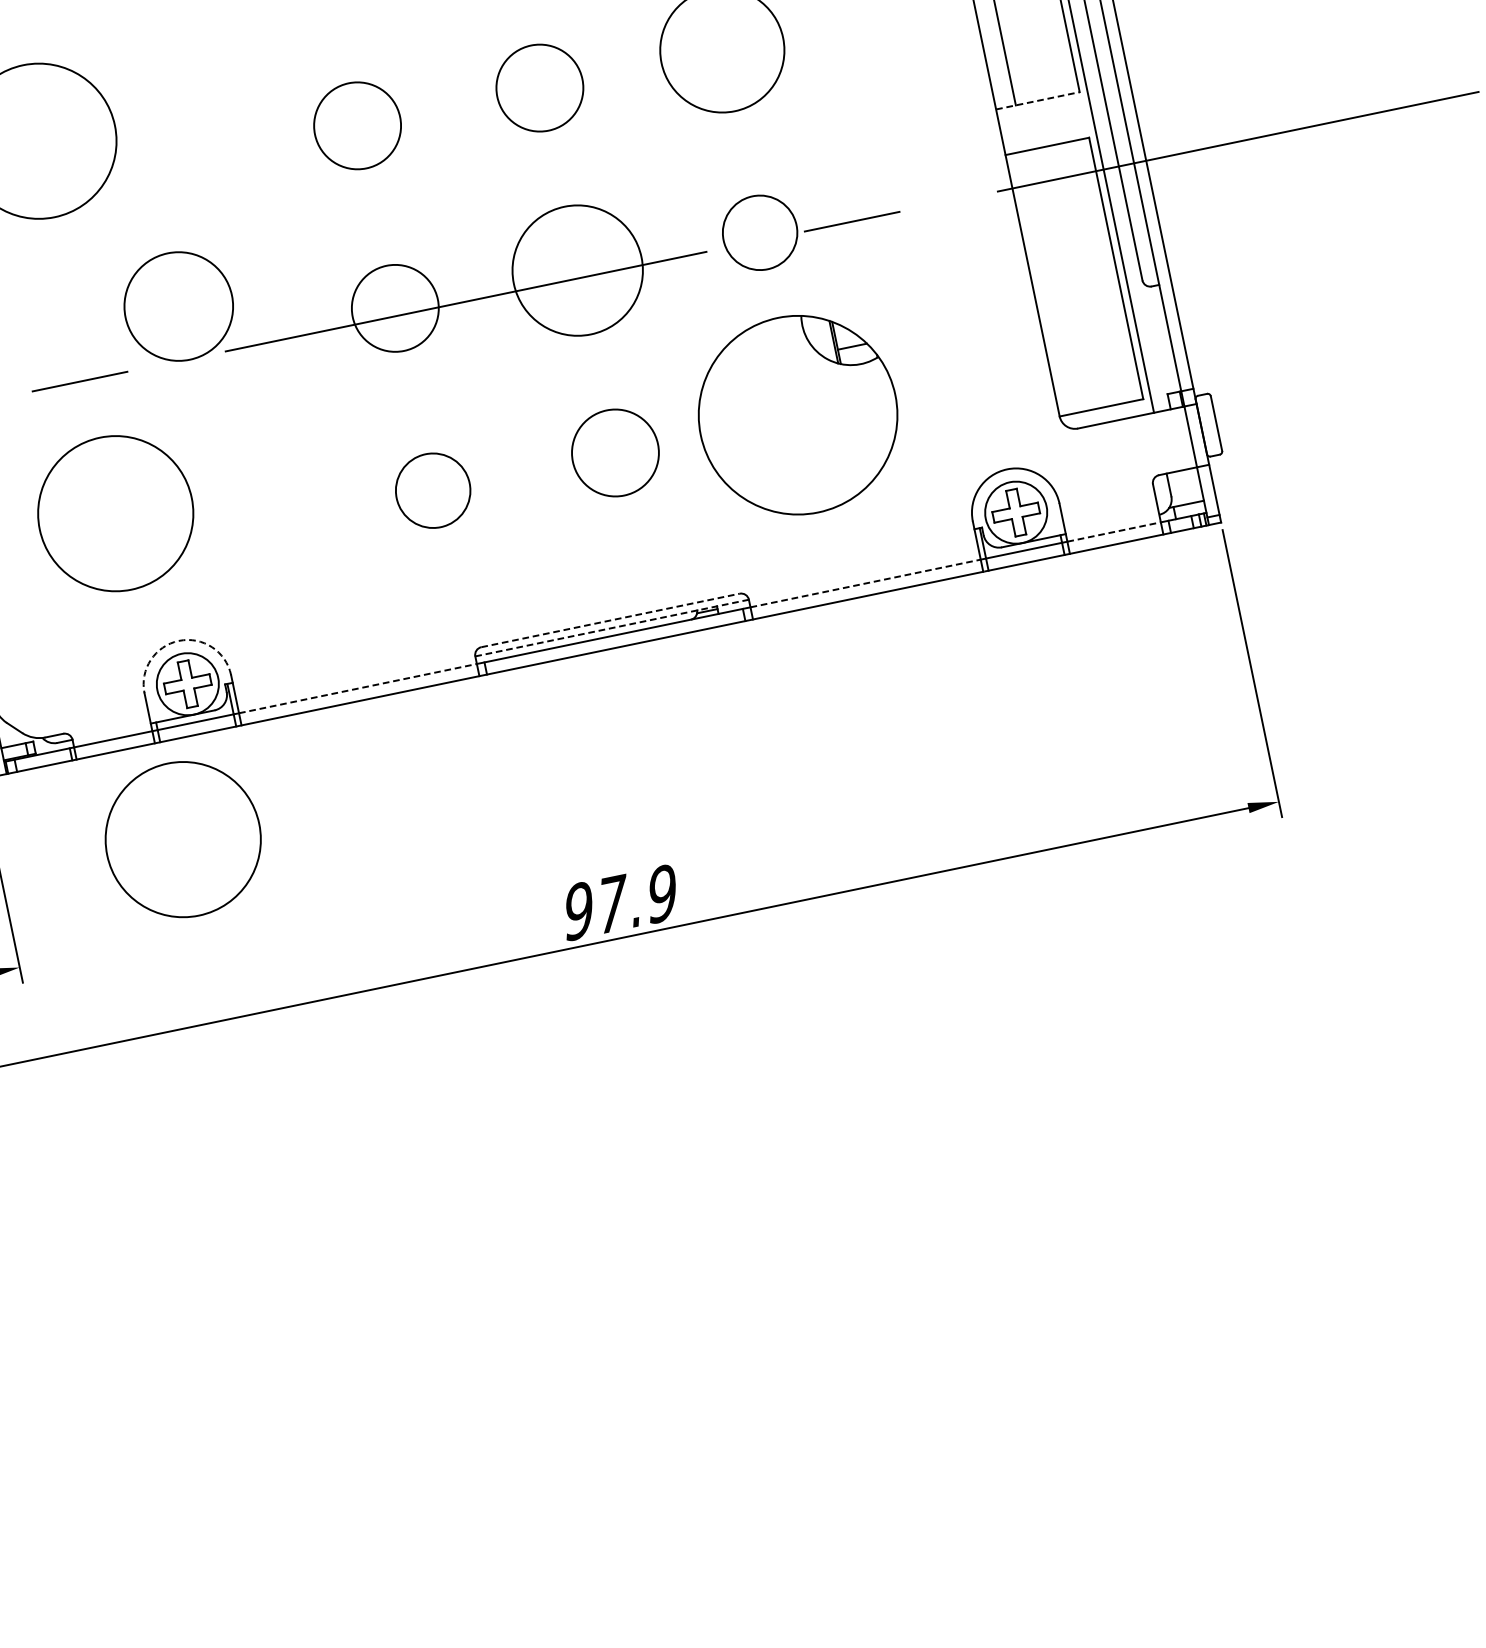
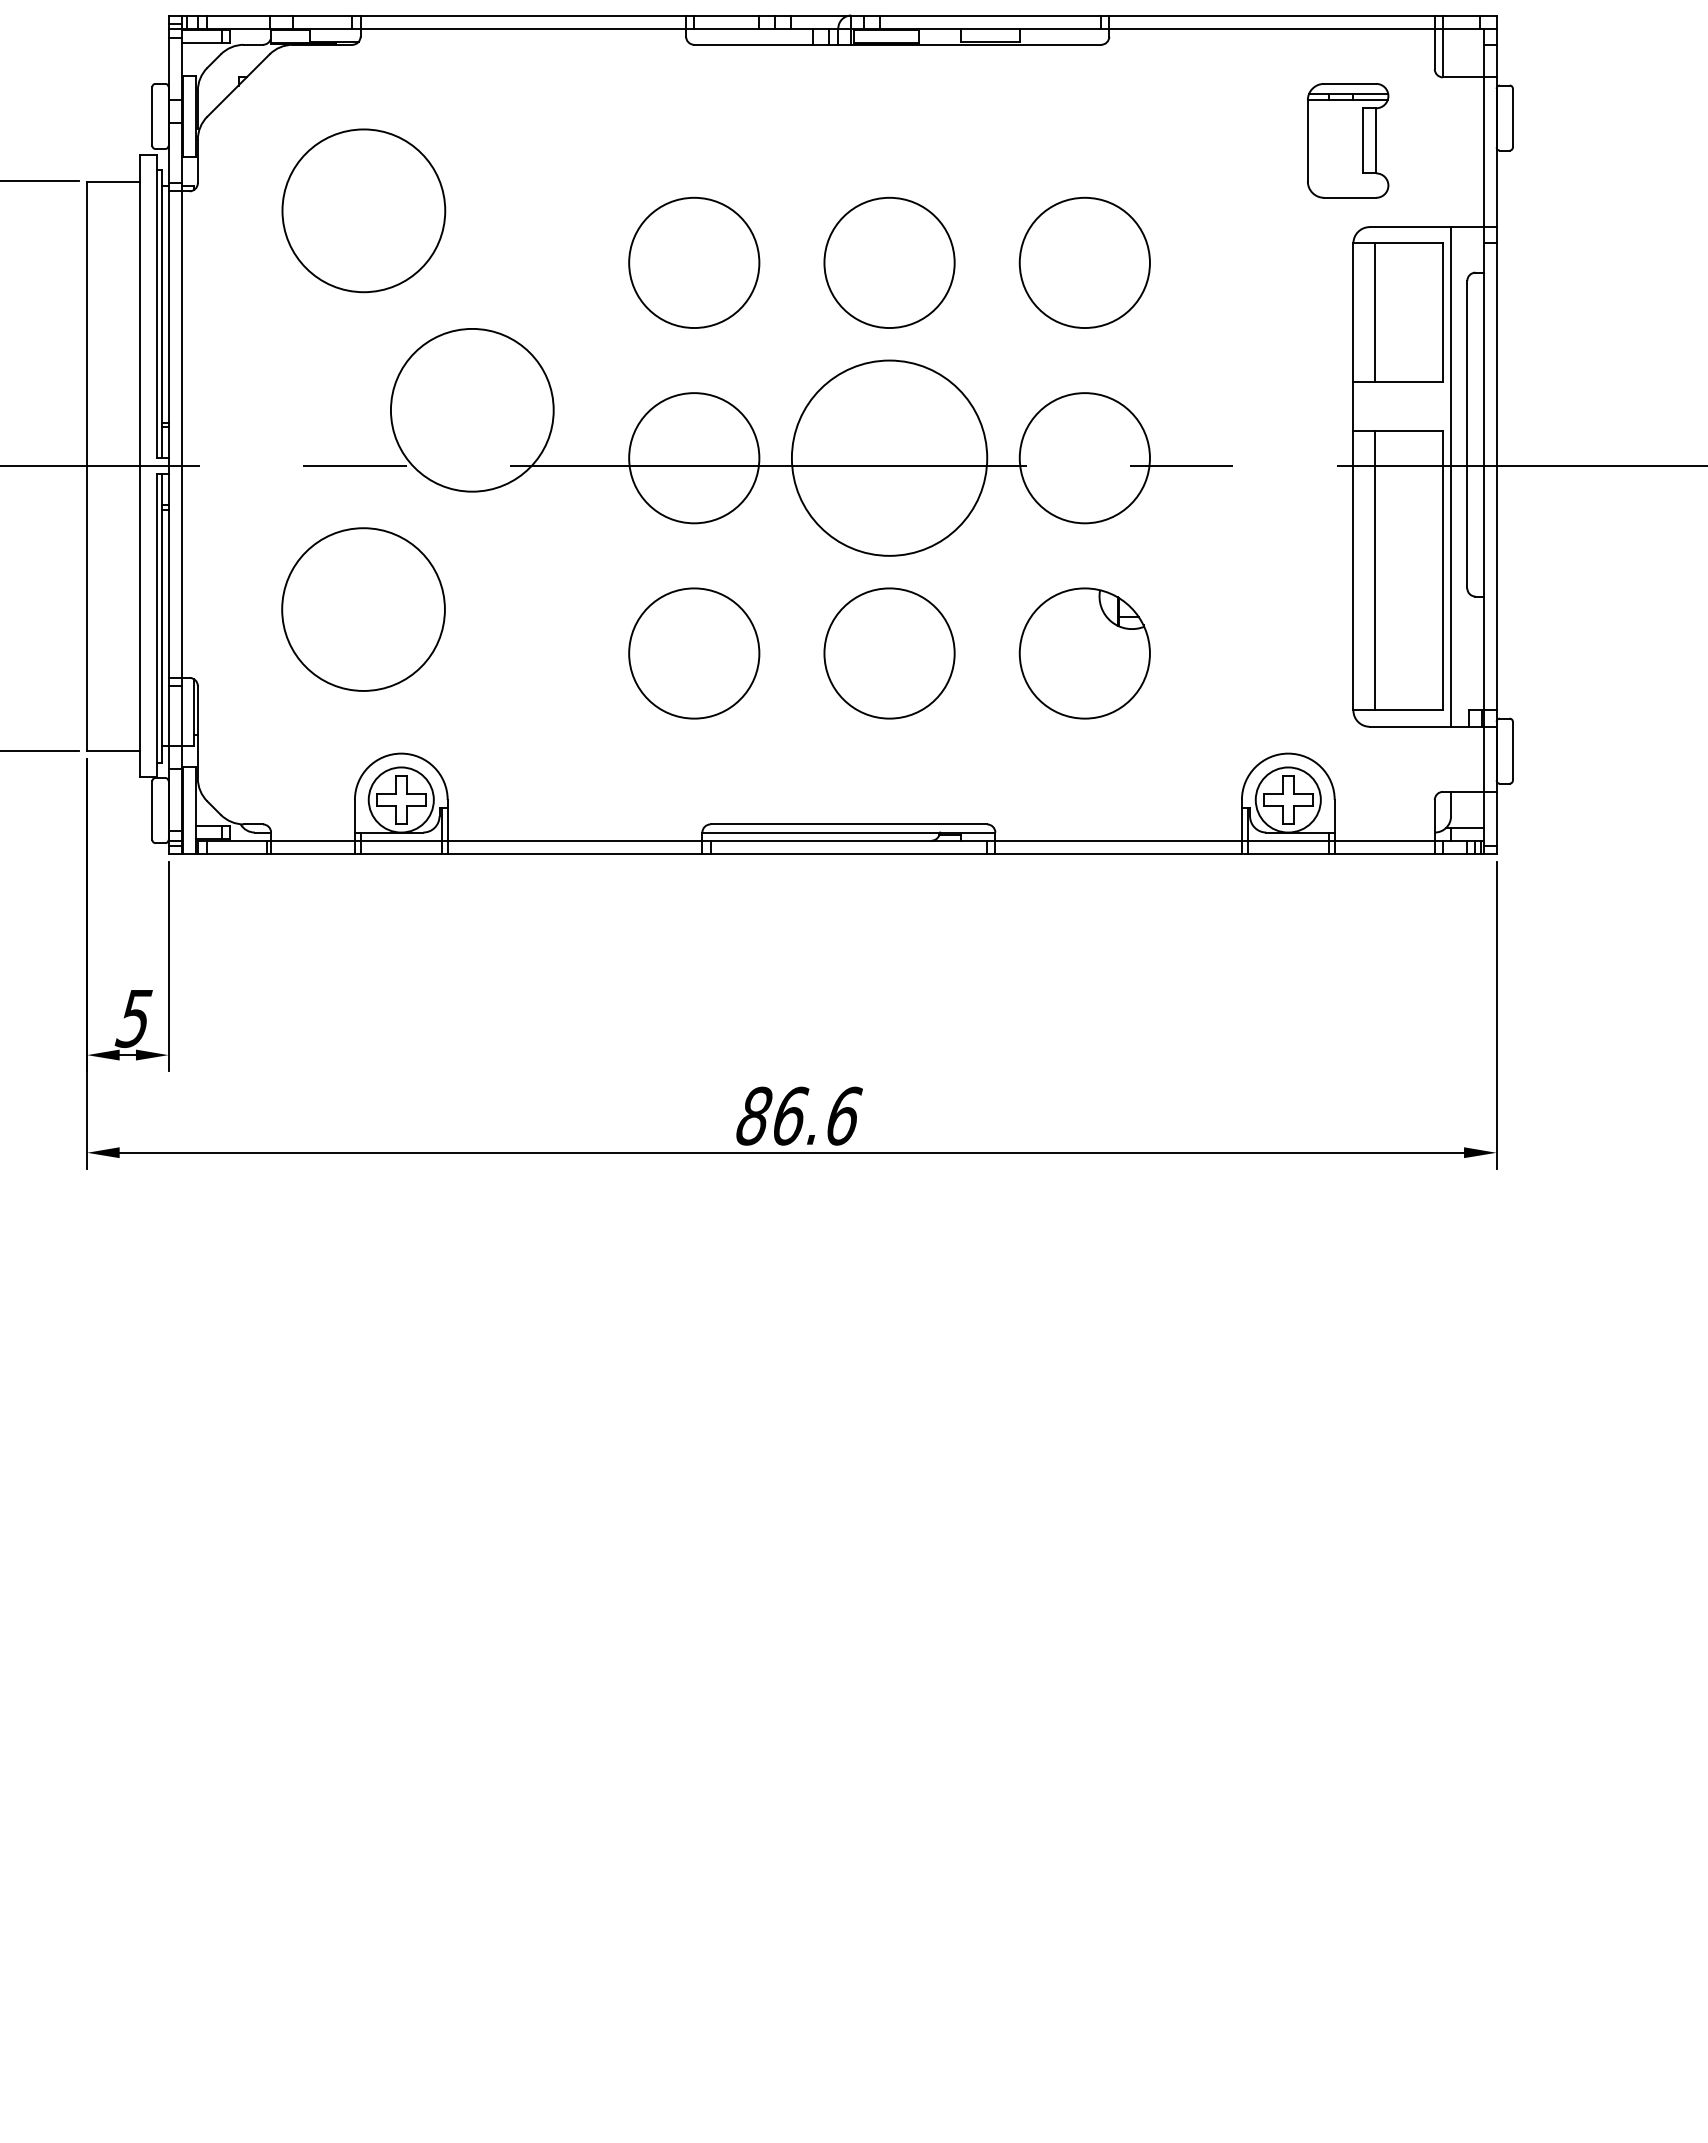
circle: (539, 87) -> (889, 262), size x1.43
line: (1038, 100) -> (1398, 381), dashed -> solid
circle: (357, 125) -> (694, 262), size x1.43
circle: (759, 233) -> (1084, 458), size x1.67
circle: (577, 269) -> (889, 457), size x1.43
line: (1052, 281) -> (1374, 570), added
circle: (177, 305) -> (471, 409), size x1.43
circle: (395, 308) -> (694, 458), size x1.43
part: (797, 415) -> (1084, 653), size x0.62
circle: (615, 452) -> (889, 653), size x1.43
circle: (433, 490) -> (694, 653), size x1.67
line: (1114, 531) -> (1385, 840), dashed -> solid
line: (866, 583) -> (1119, 840), dashed -> solid
line: (611, 620) -> (849, 824), dashed -> solid
line: (612, 627) -> (849, 832), dashed -> solid
arc: (179, 640) -> (401, 753), dashed -> solid
line: (358, 688) -> (575, 840), dashed -> solid
circle: (183, 839) -> (363, 958), removed
text: (619, 902) -> (798, 1115), 97.9 -> 86.6

